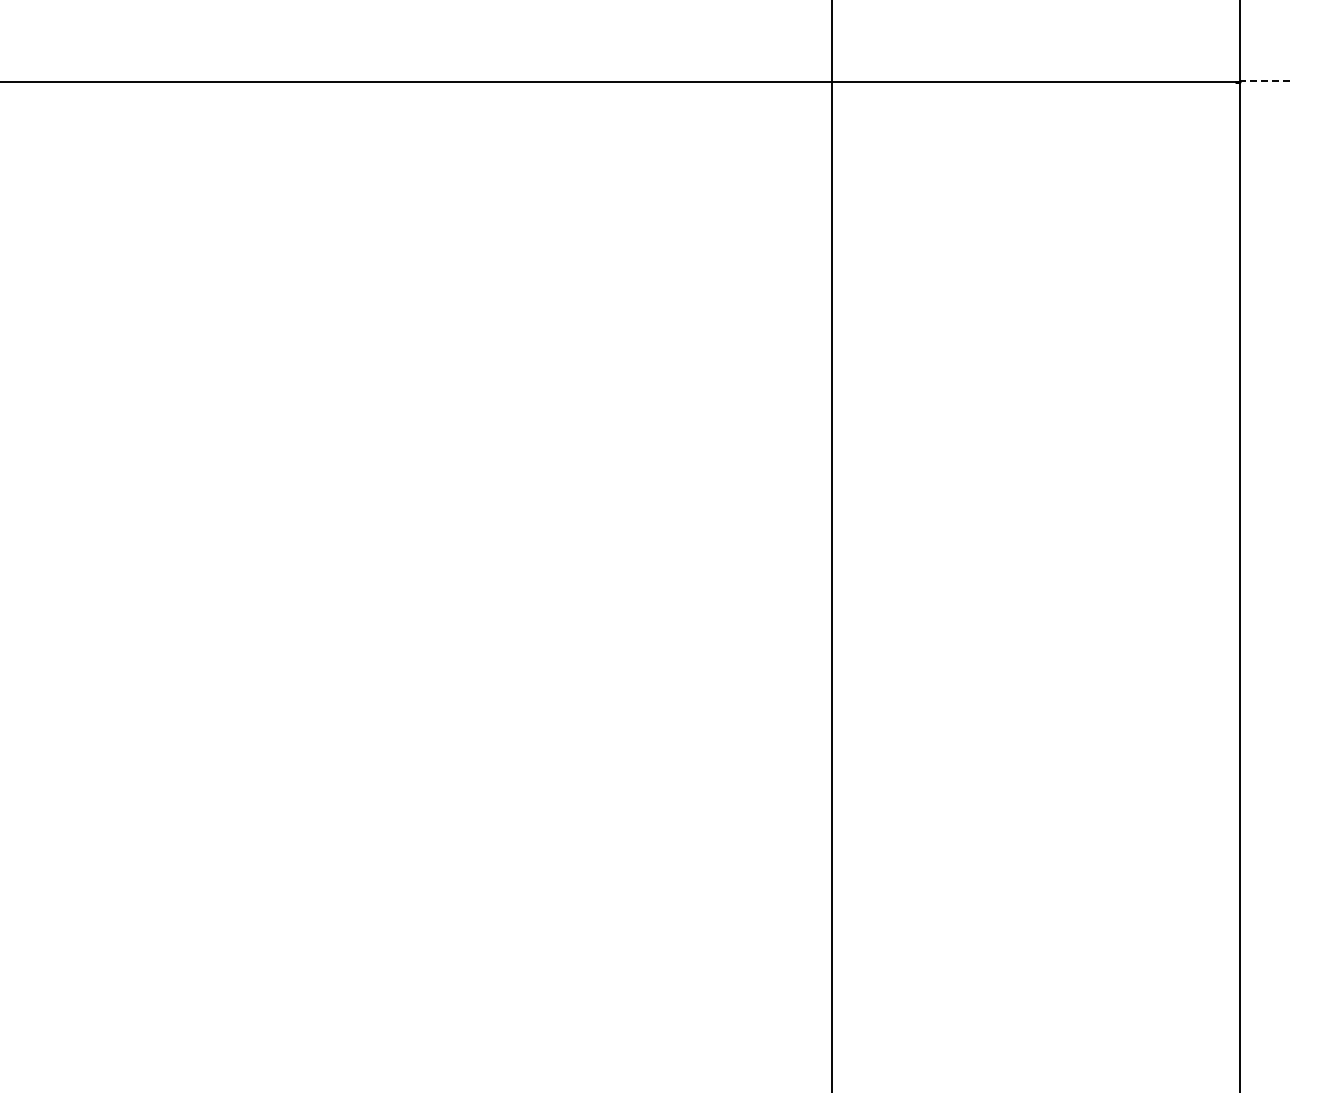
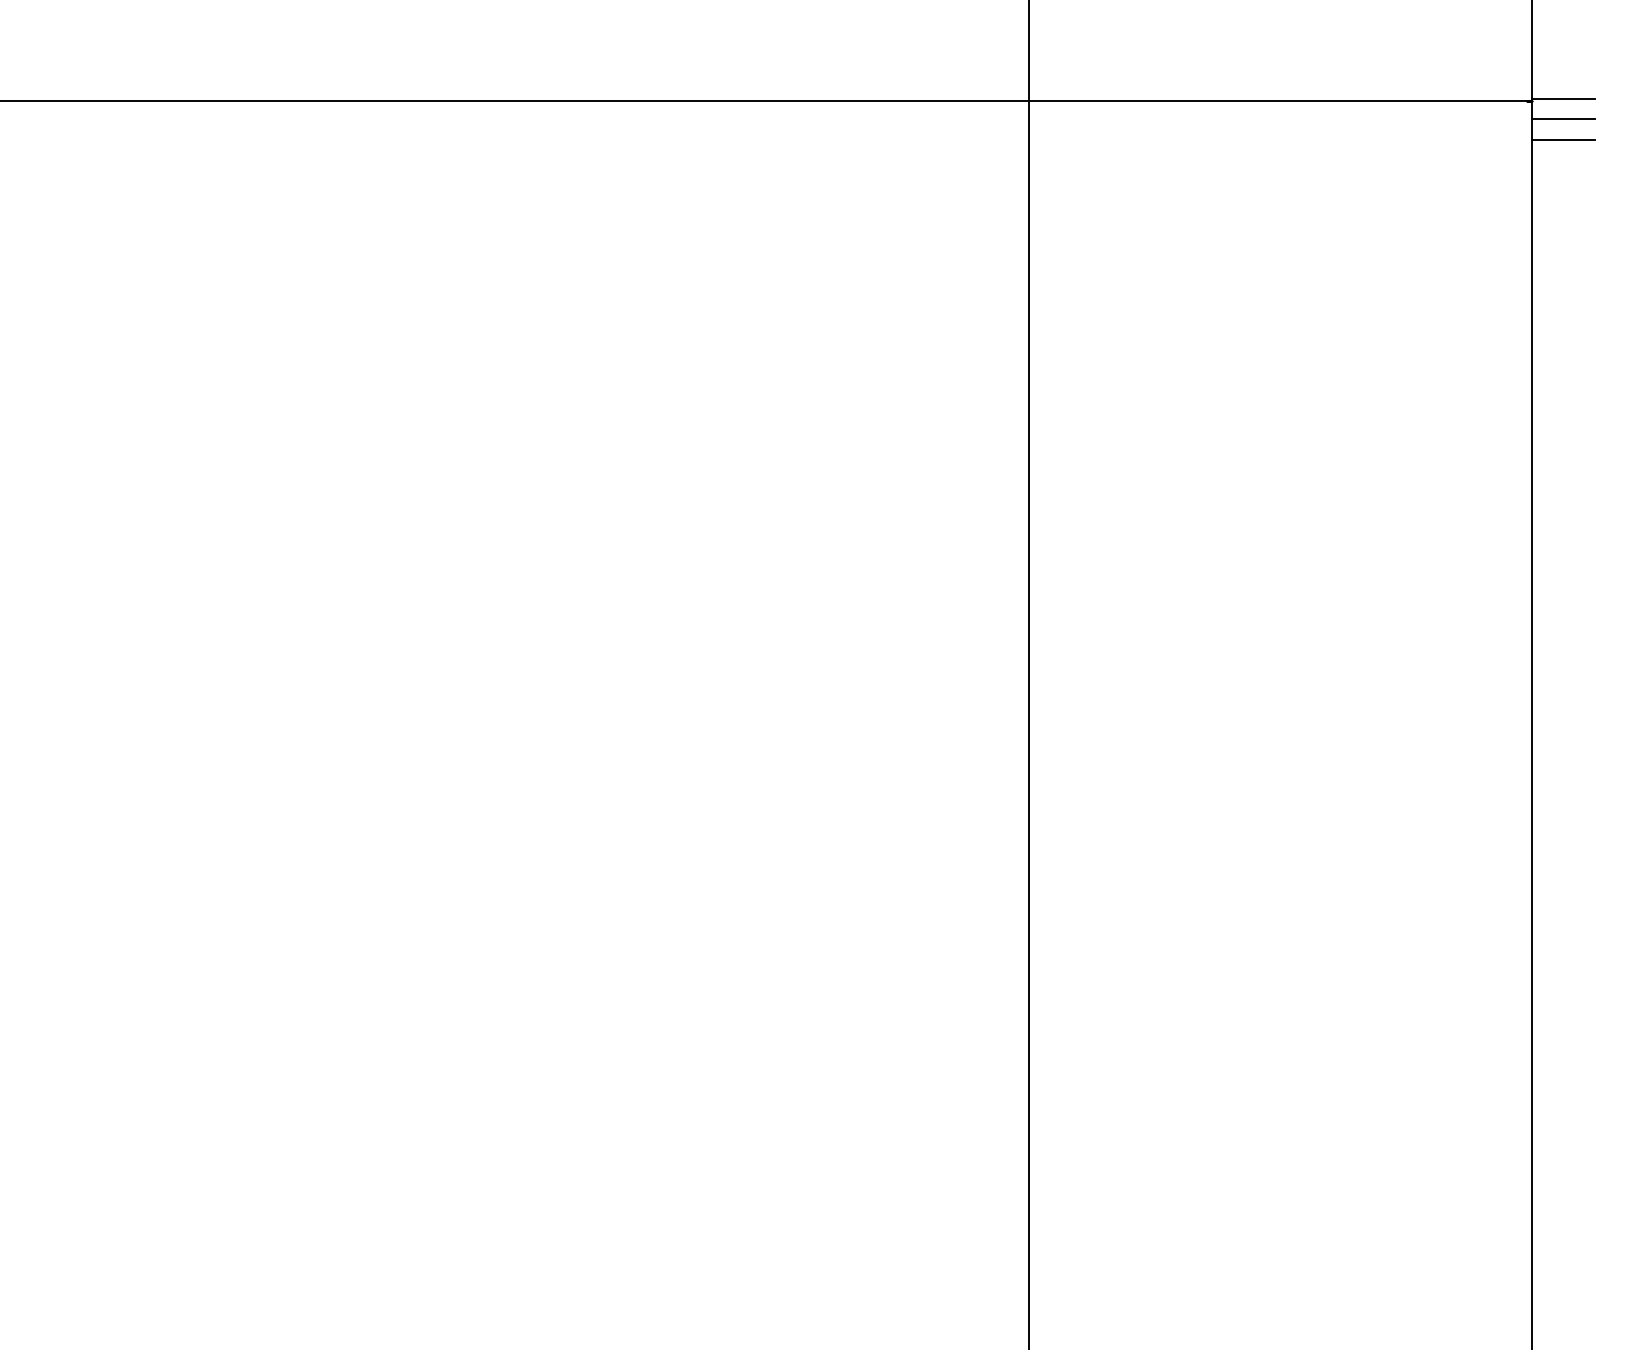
line: (1264, 80) -> (1562, 99), dashed -> solid
line: (1264, 96) -> (1562, 118), added
line: (1264, 113) -> (1562, 139), added

